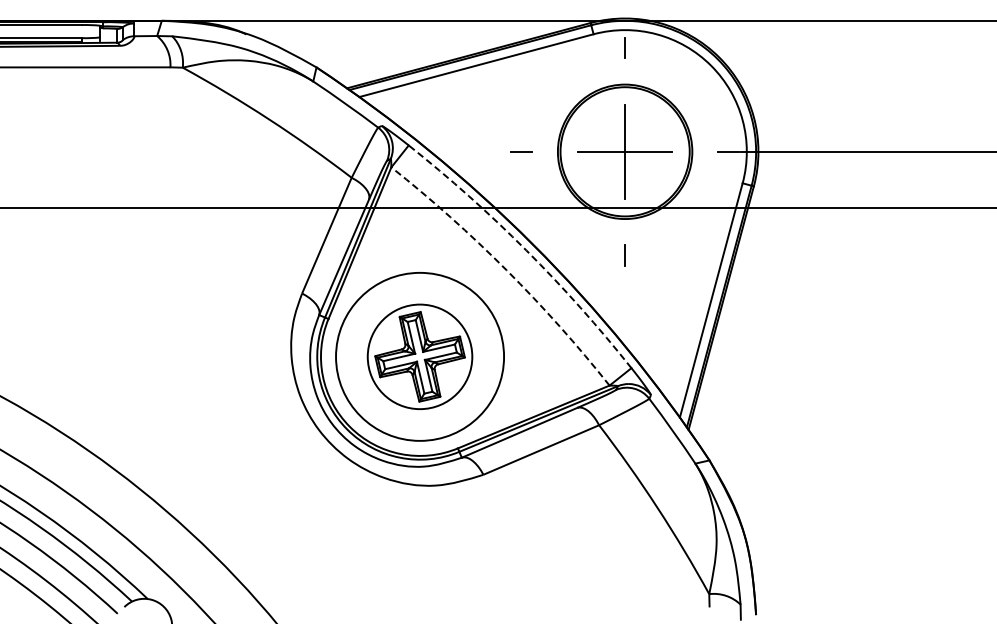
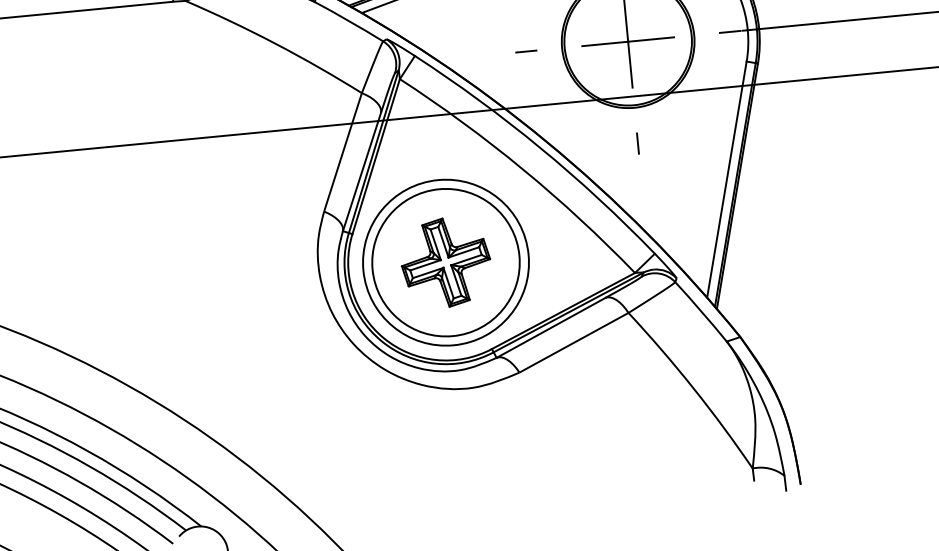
arc: (526, 250) -> (540, 148), dashed -> solid
arc: (506, 270) -> (522, 169), dashed -> solid
circle: (419, 356) -> (445, 262), size x1.43

